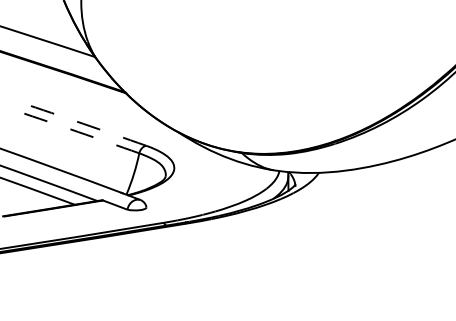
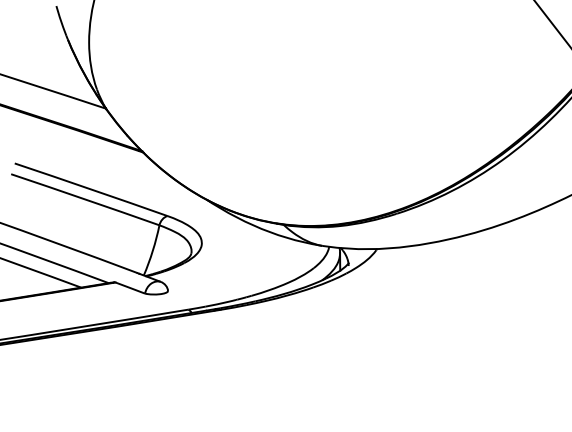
arc: (83, 123) -> (91, 189), dashed -> solid
arc: (78, 132) -> (85, 199), dashed -> solid

